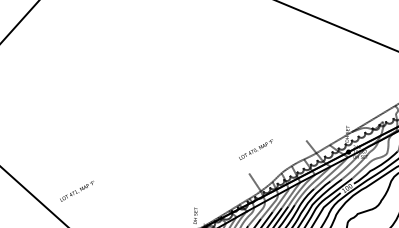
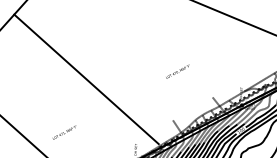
line: (124, 114) -> (86, 79), added
text: (255, 149) -> (177, 71), moved
text: (77, 191) -> (64, 132), moved

